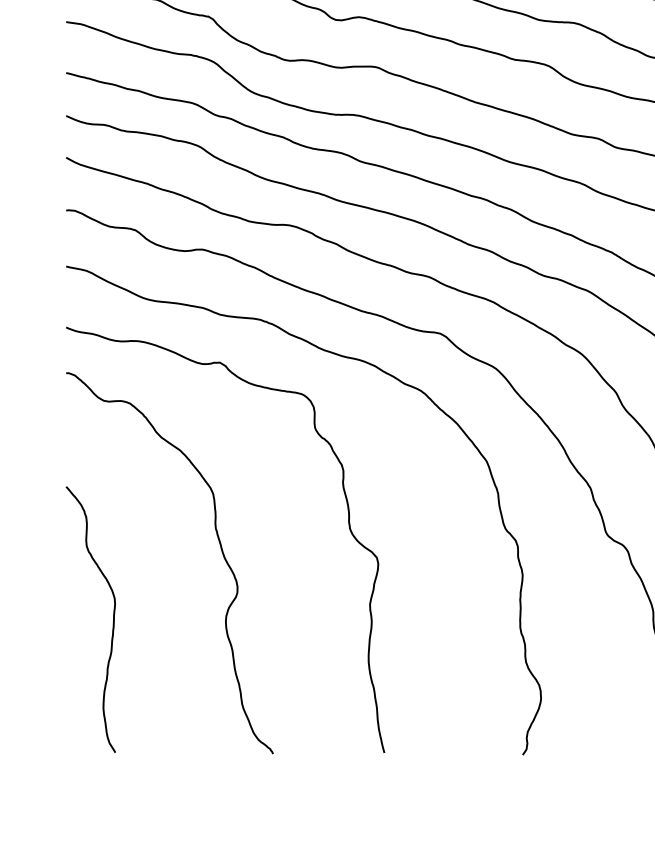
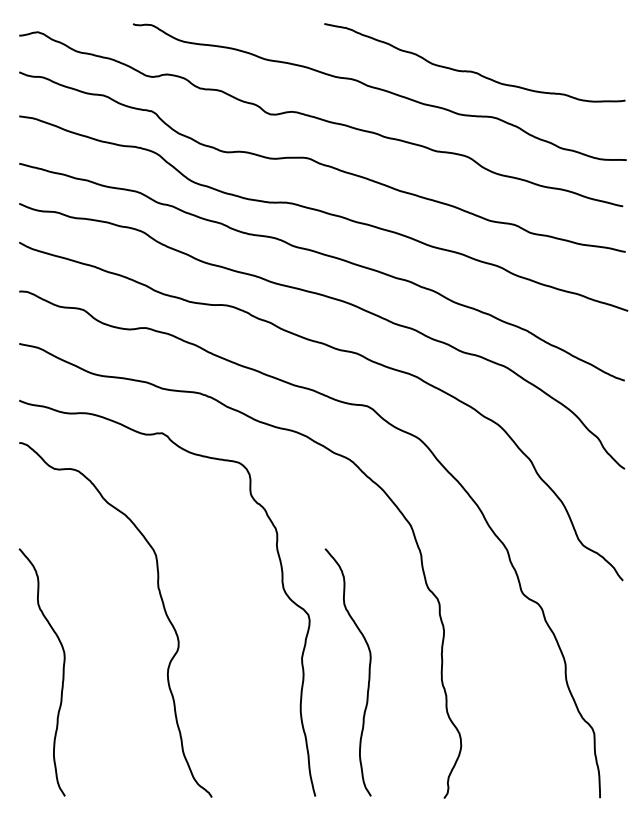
curve: (441, 619) -> (368, 672), added

